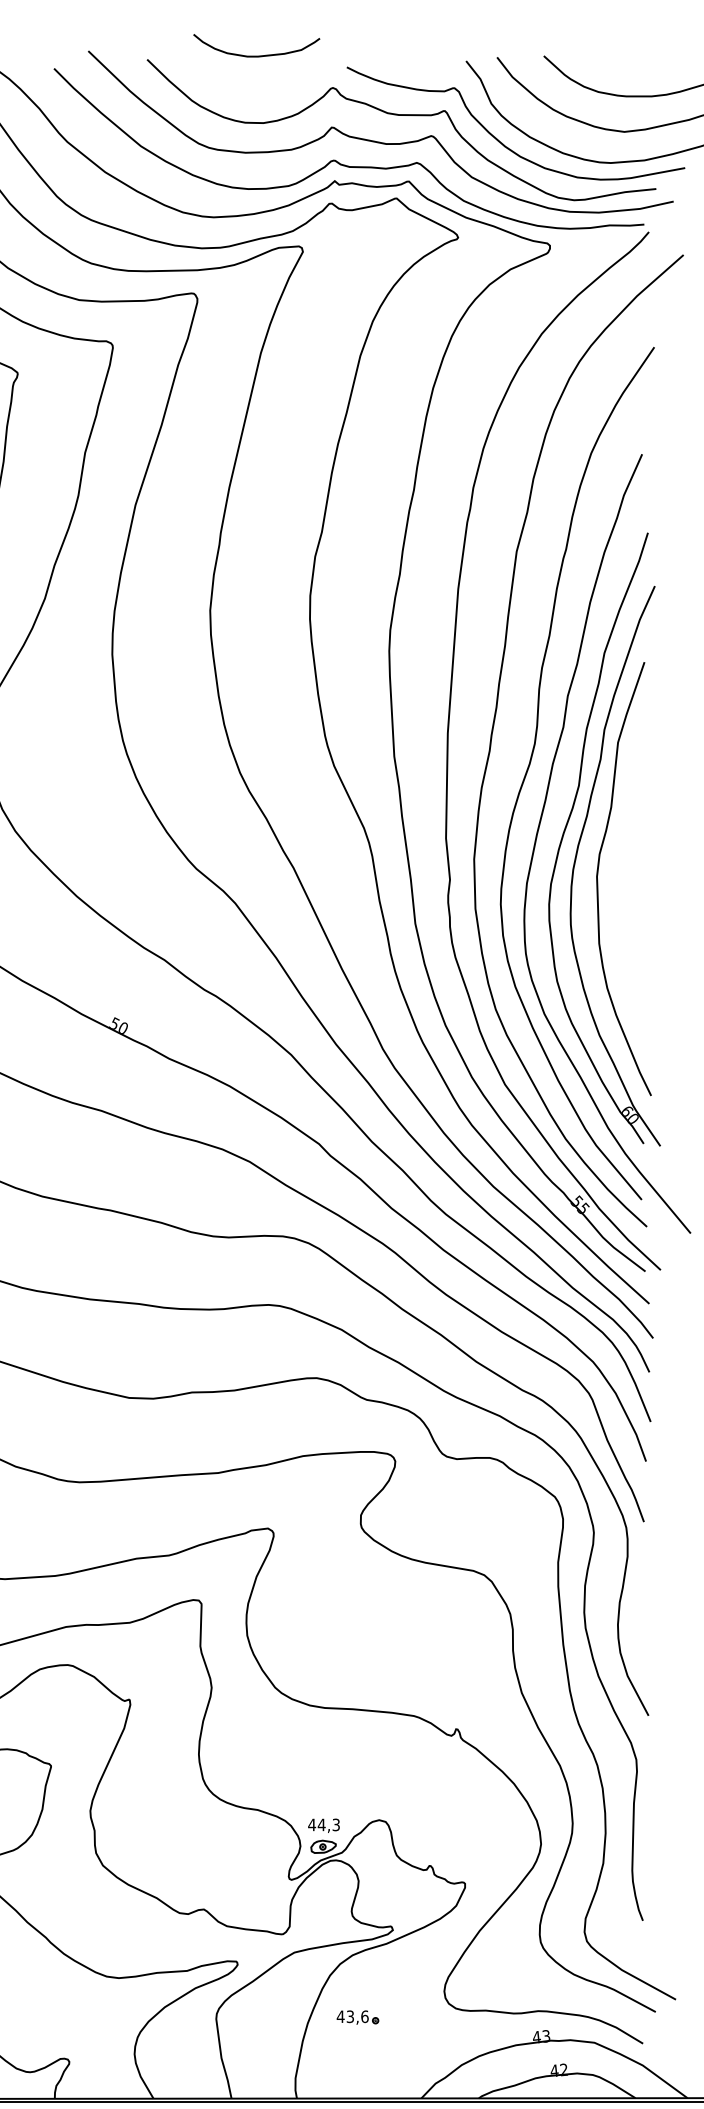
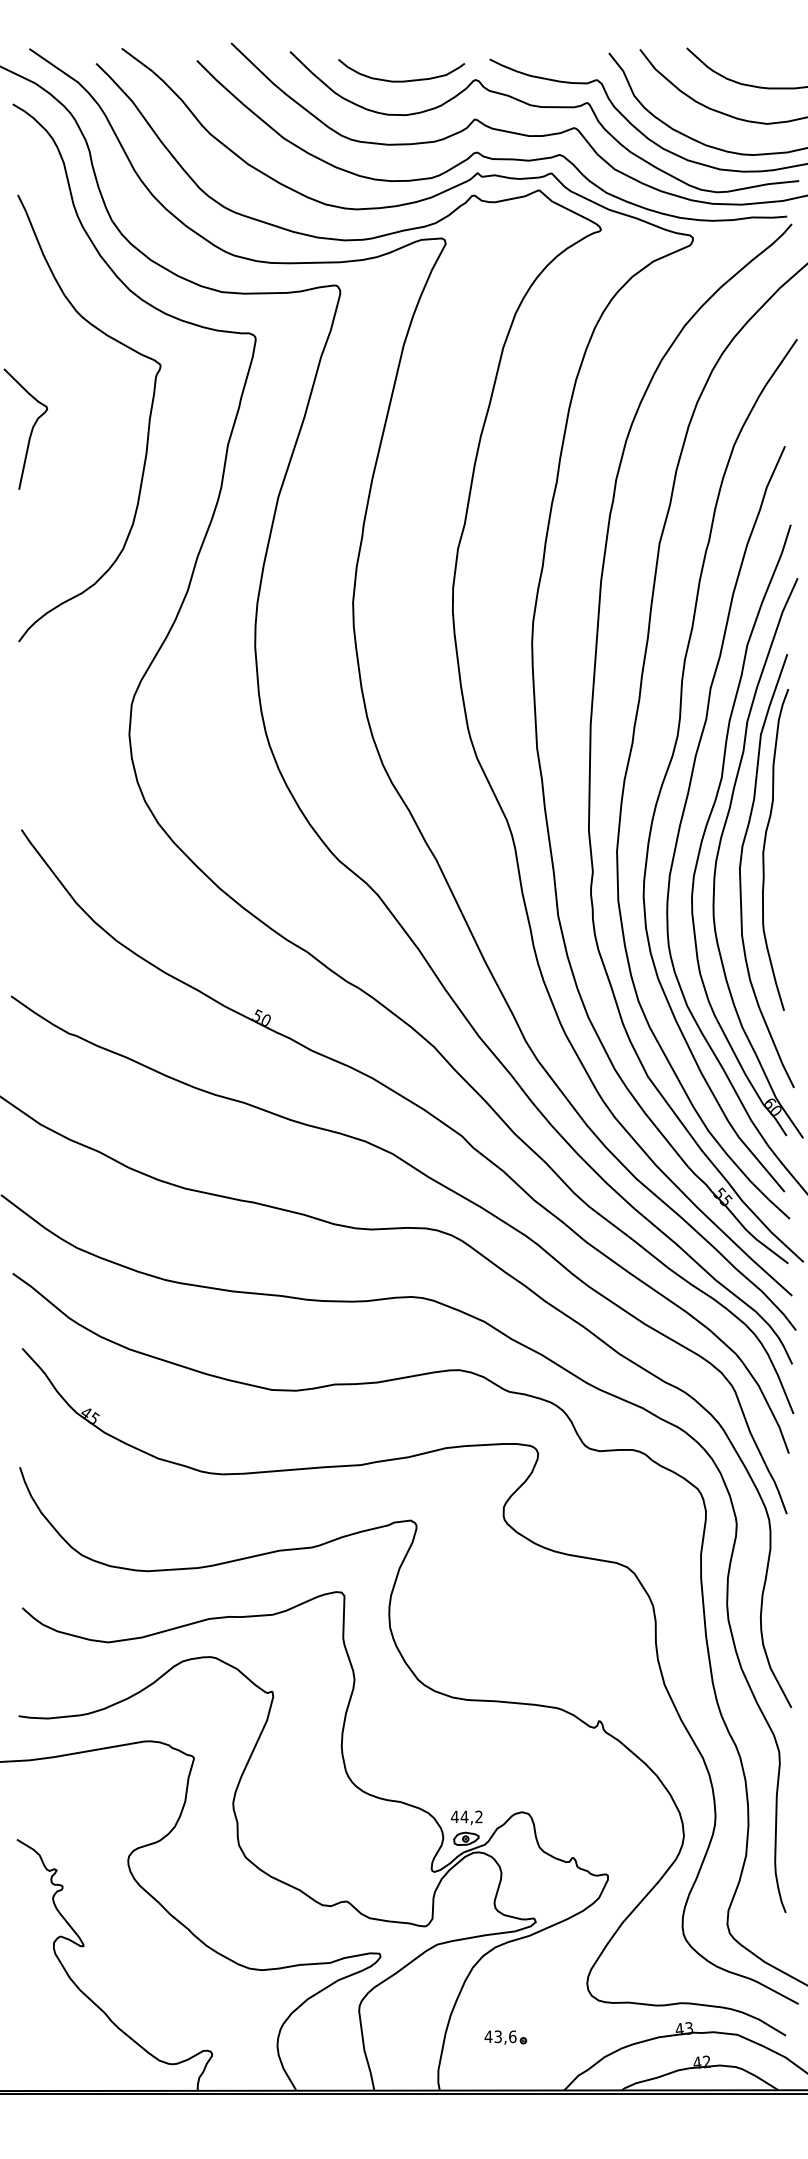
curve: (256, 55) -> (401, 80), moved
curve: (622, 853) -> (765, 845), added
text: (335, 1825) -> (478, 1817), 44,3 -> 44,2
part: (357, 2017) -> (505, 2037), moved

